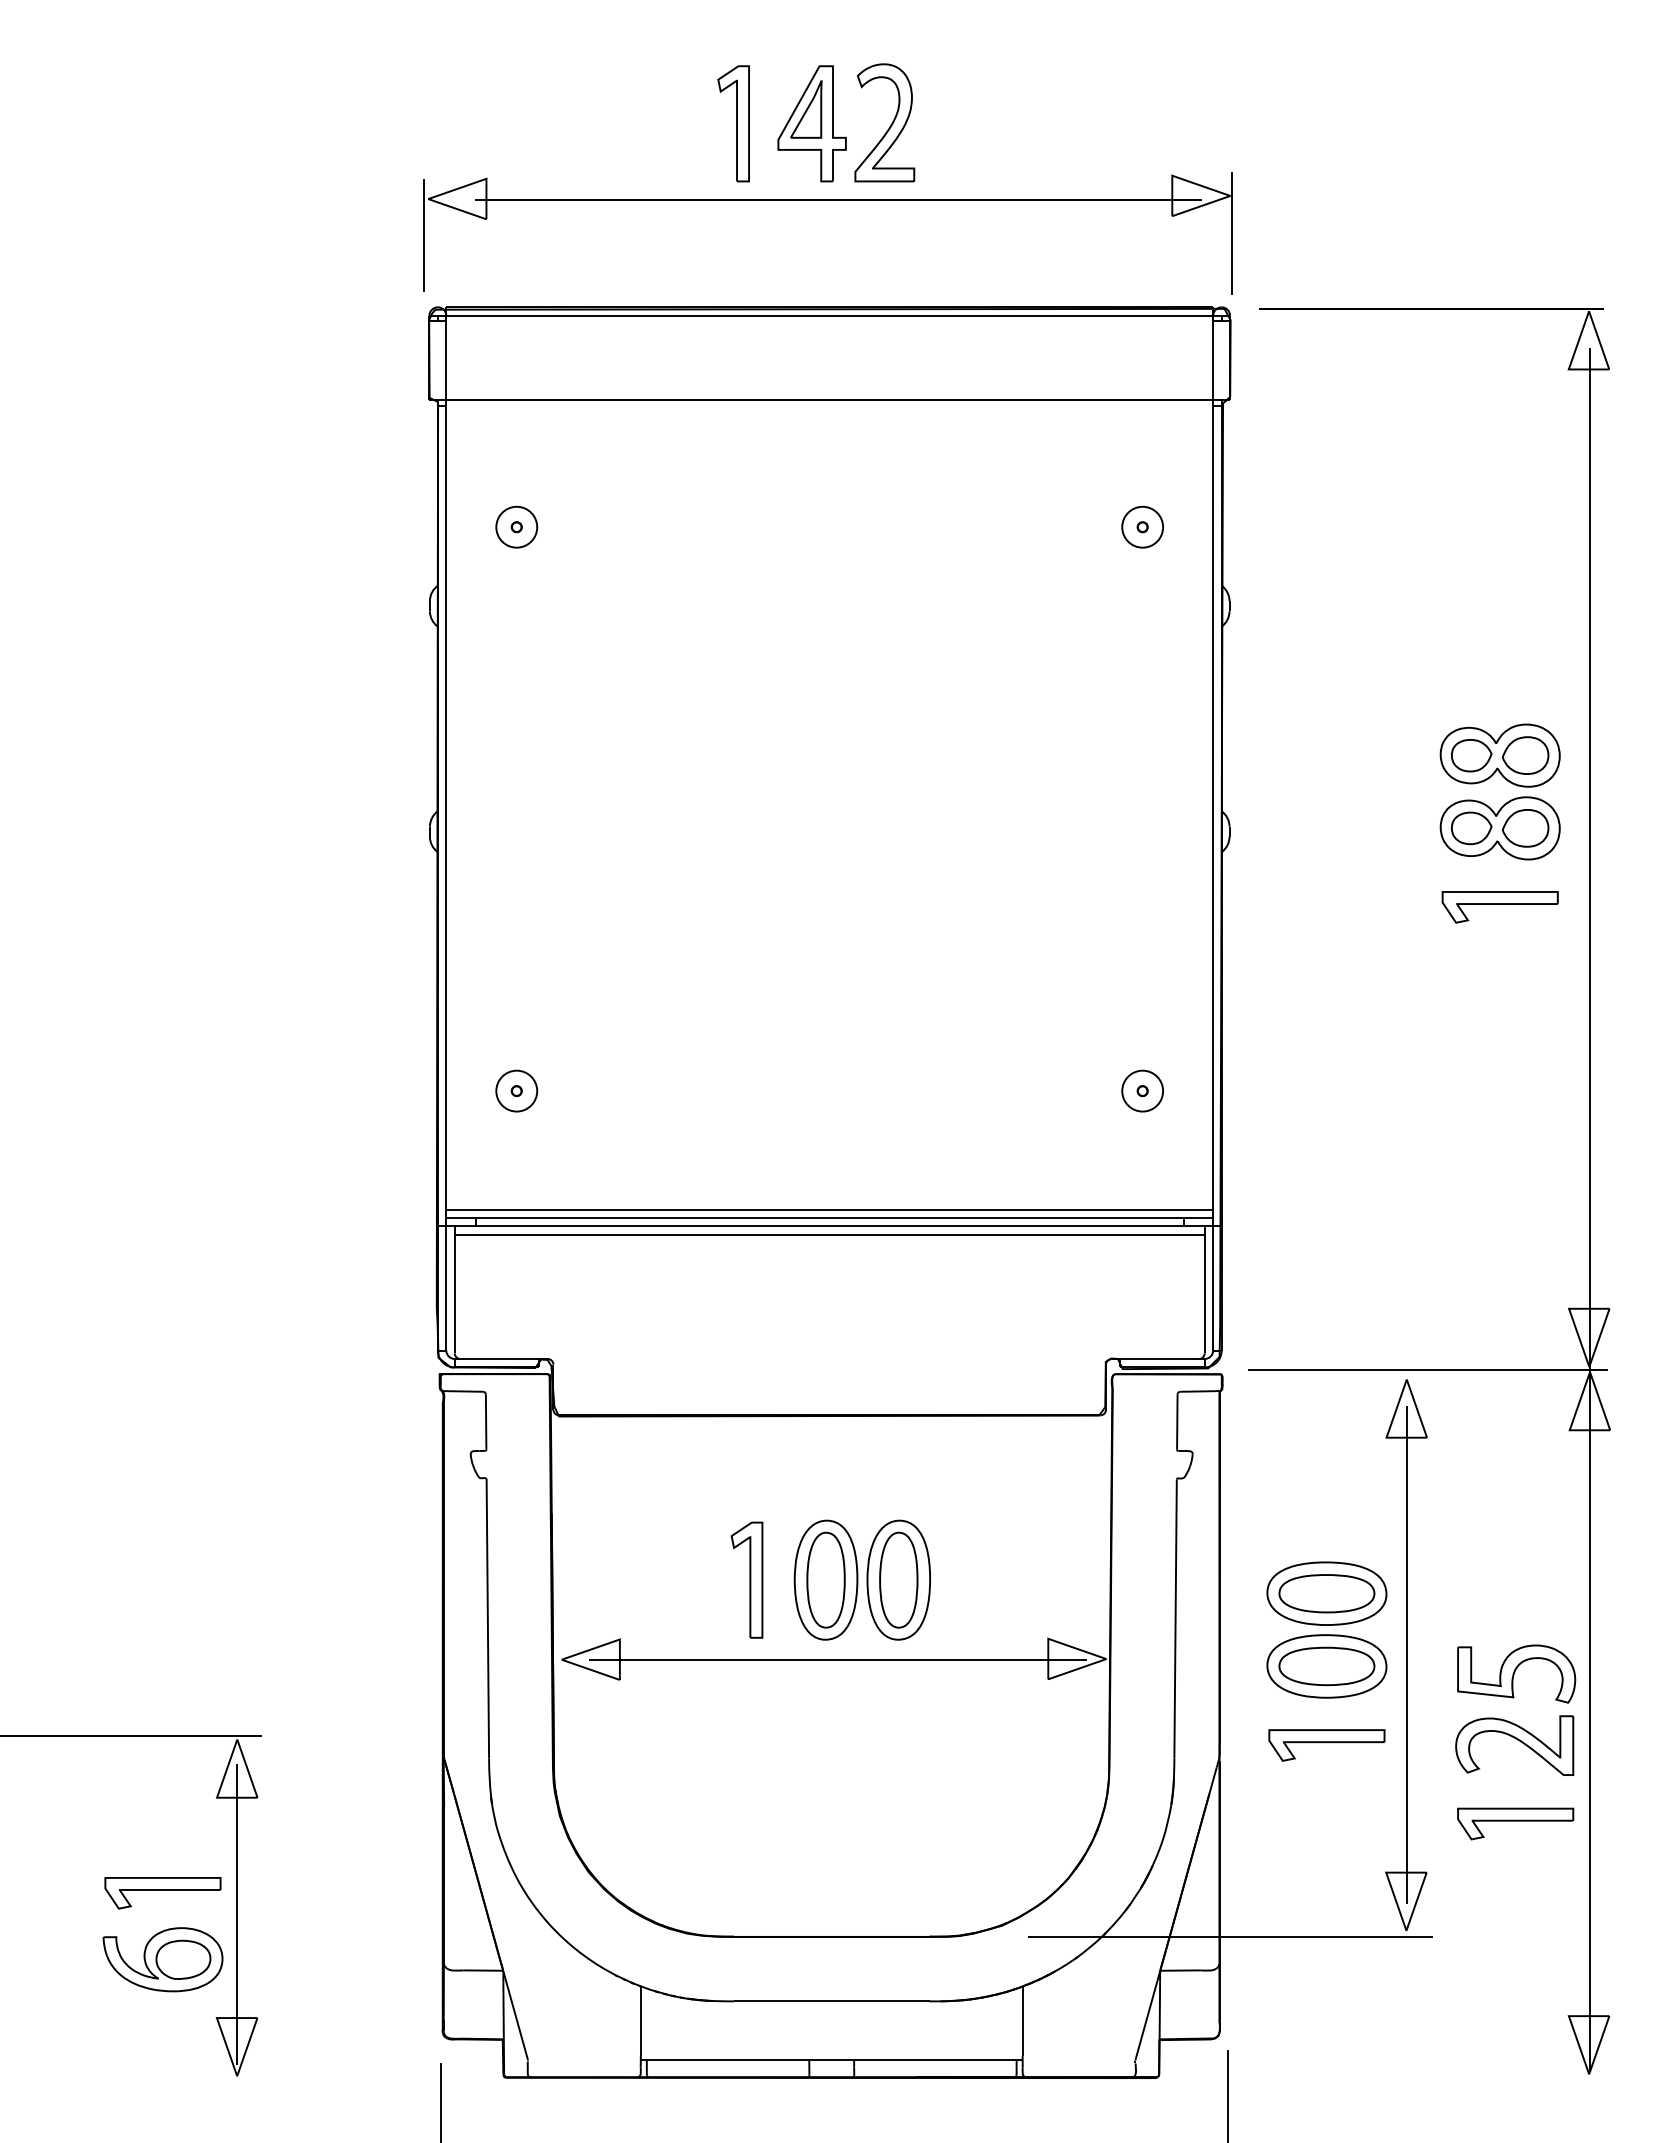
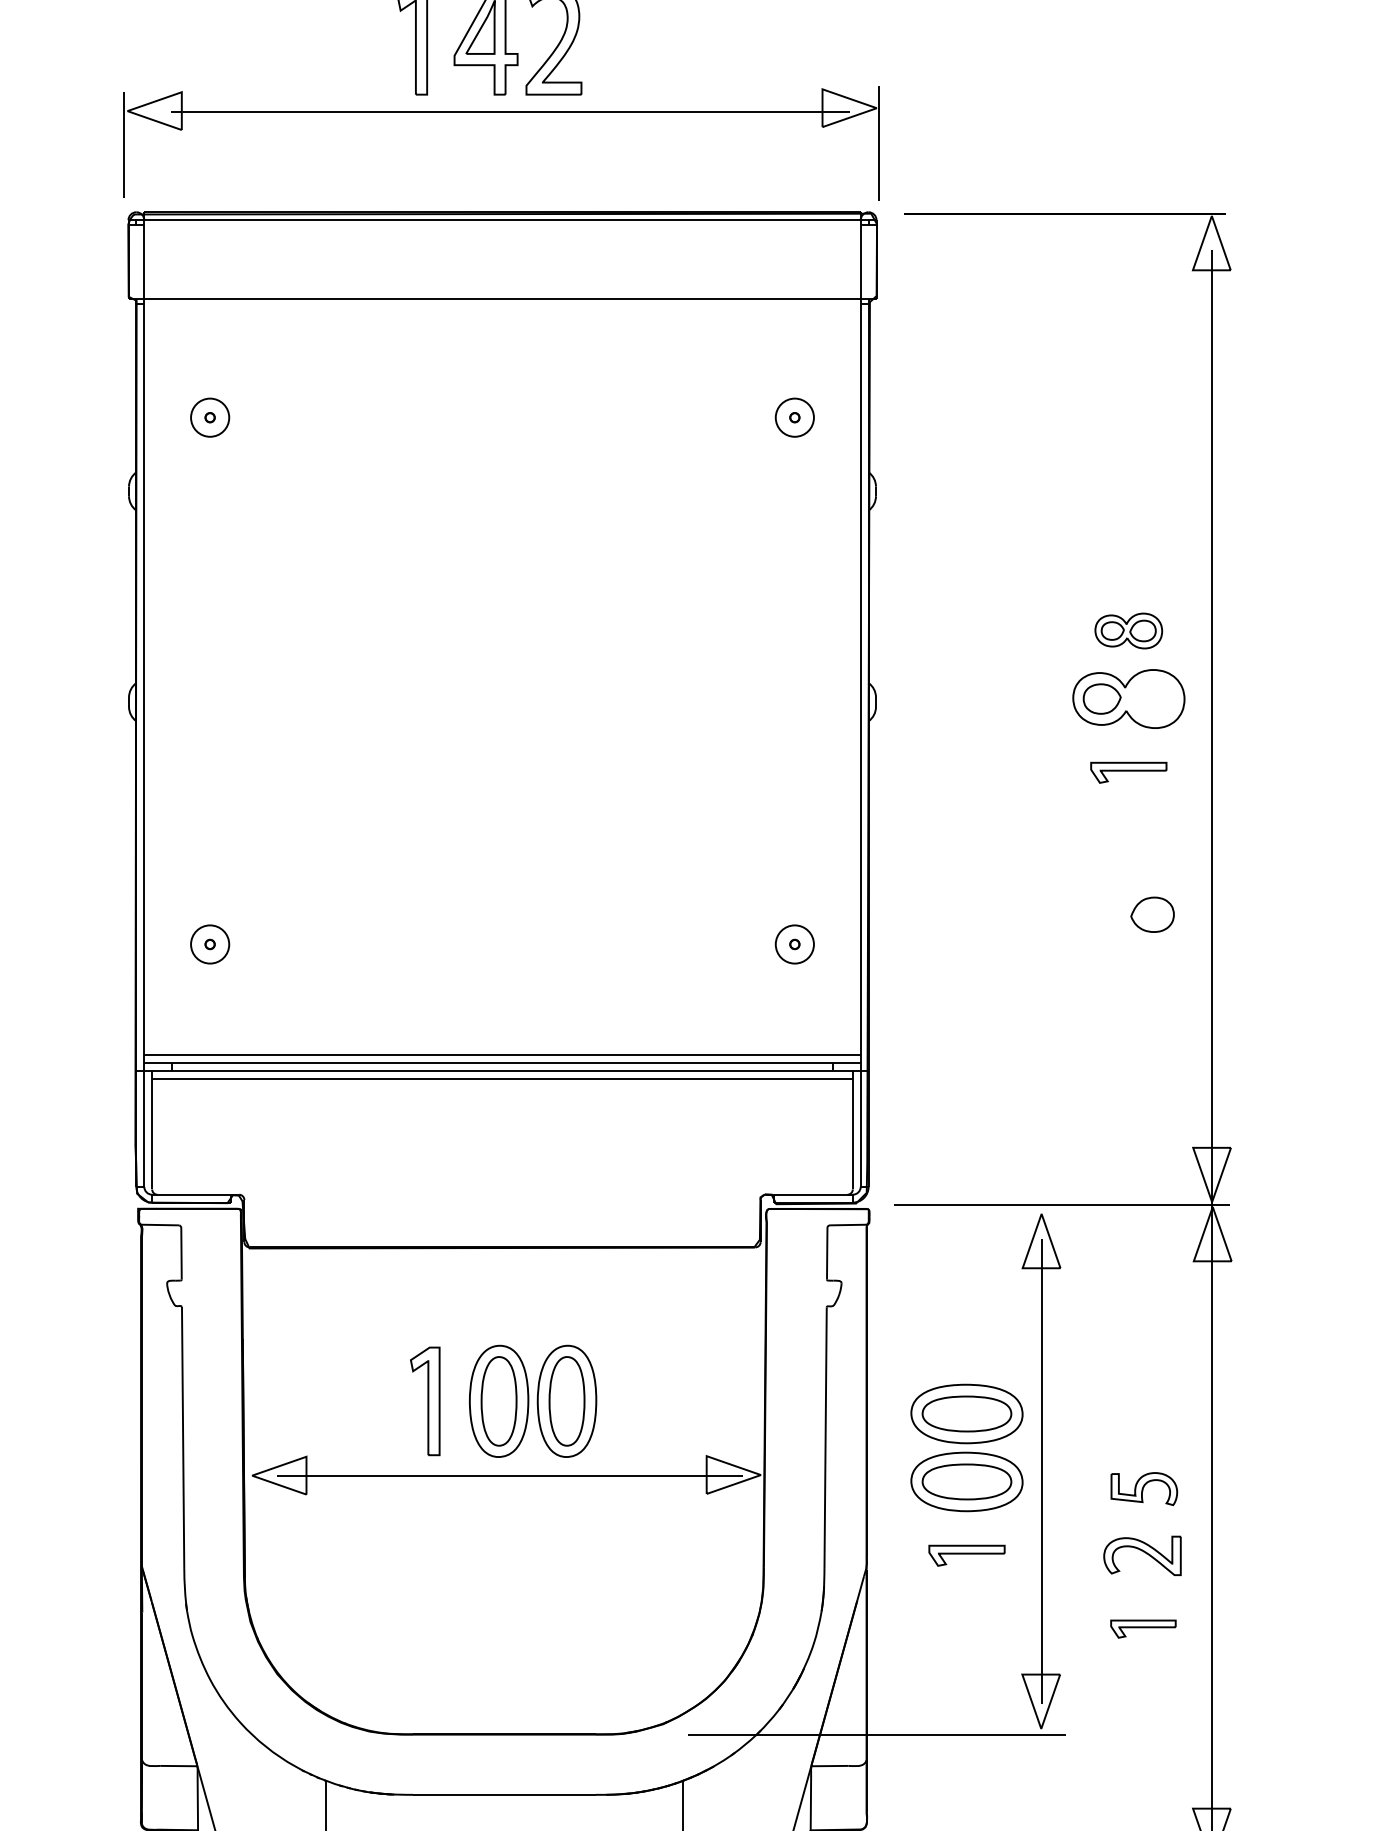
part: (1499, 755) -> (1128, 630), size x0.6
part: (1525, 828) -> (1152, 914), moved
part: (1499, 907) -> (1128, 772), size x0.7
part: (1516, 1673) -> (1144, 1488), size x0.6
part: (1326, 1745) -> (966, 1555), size x0.7
part: (1514, 1745) -> (1142, 1555), size x0.7
part: (1515, 1823) -> (1143, 1628), size x0.6

